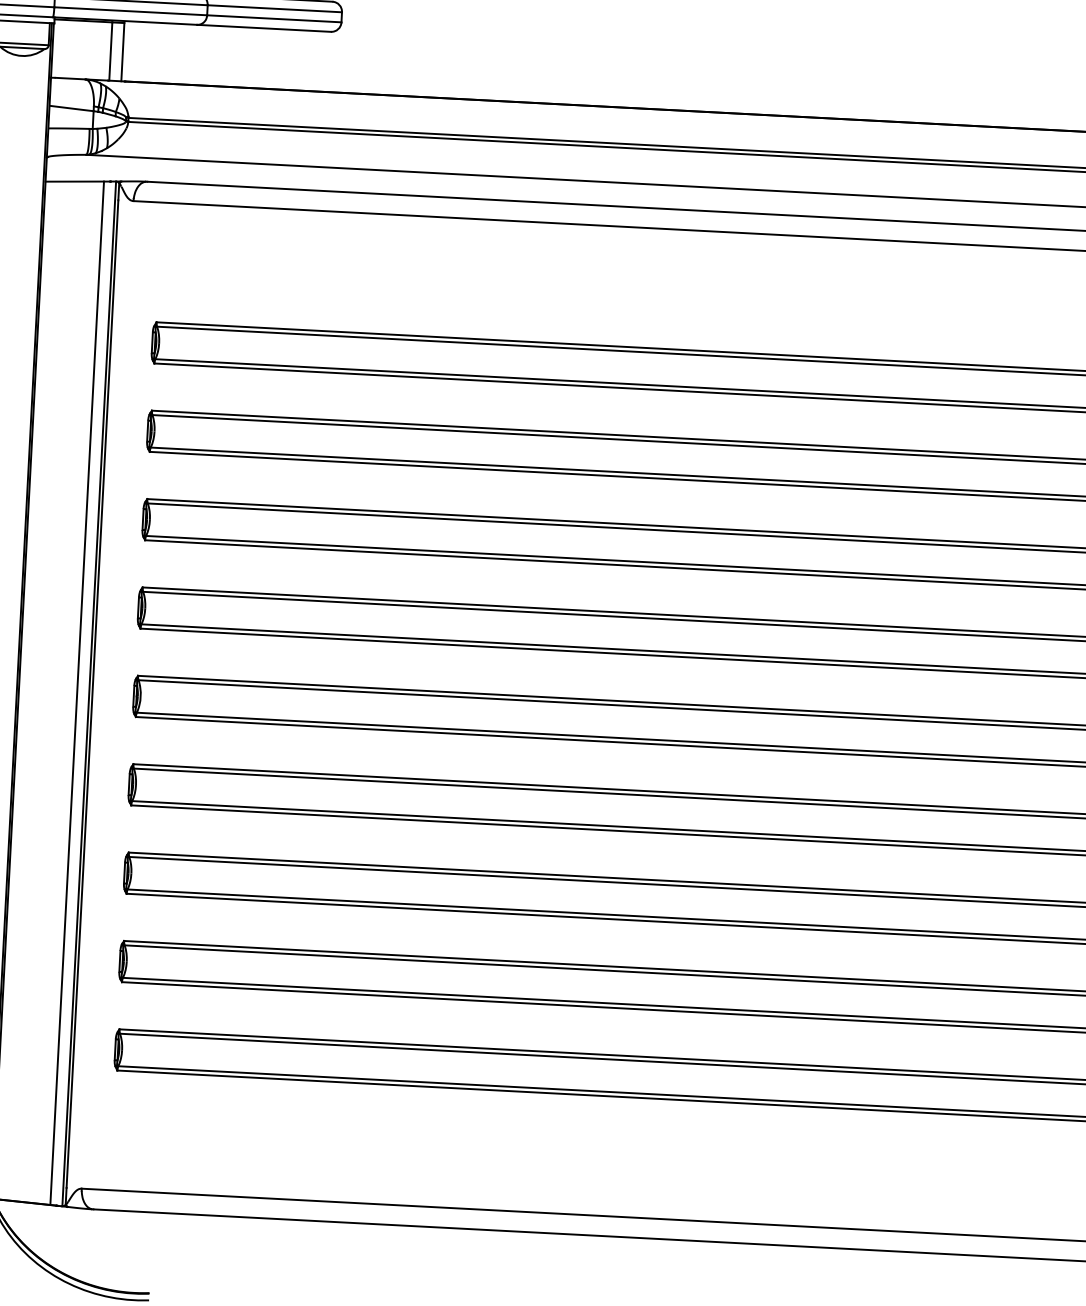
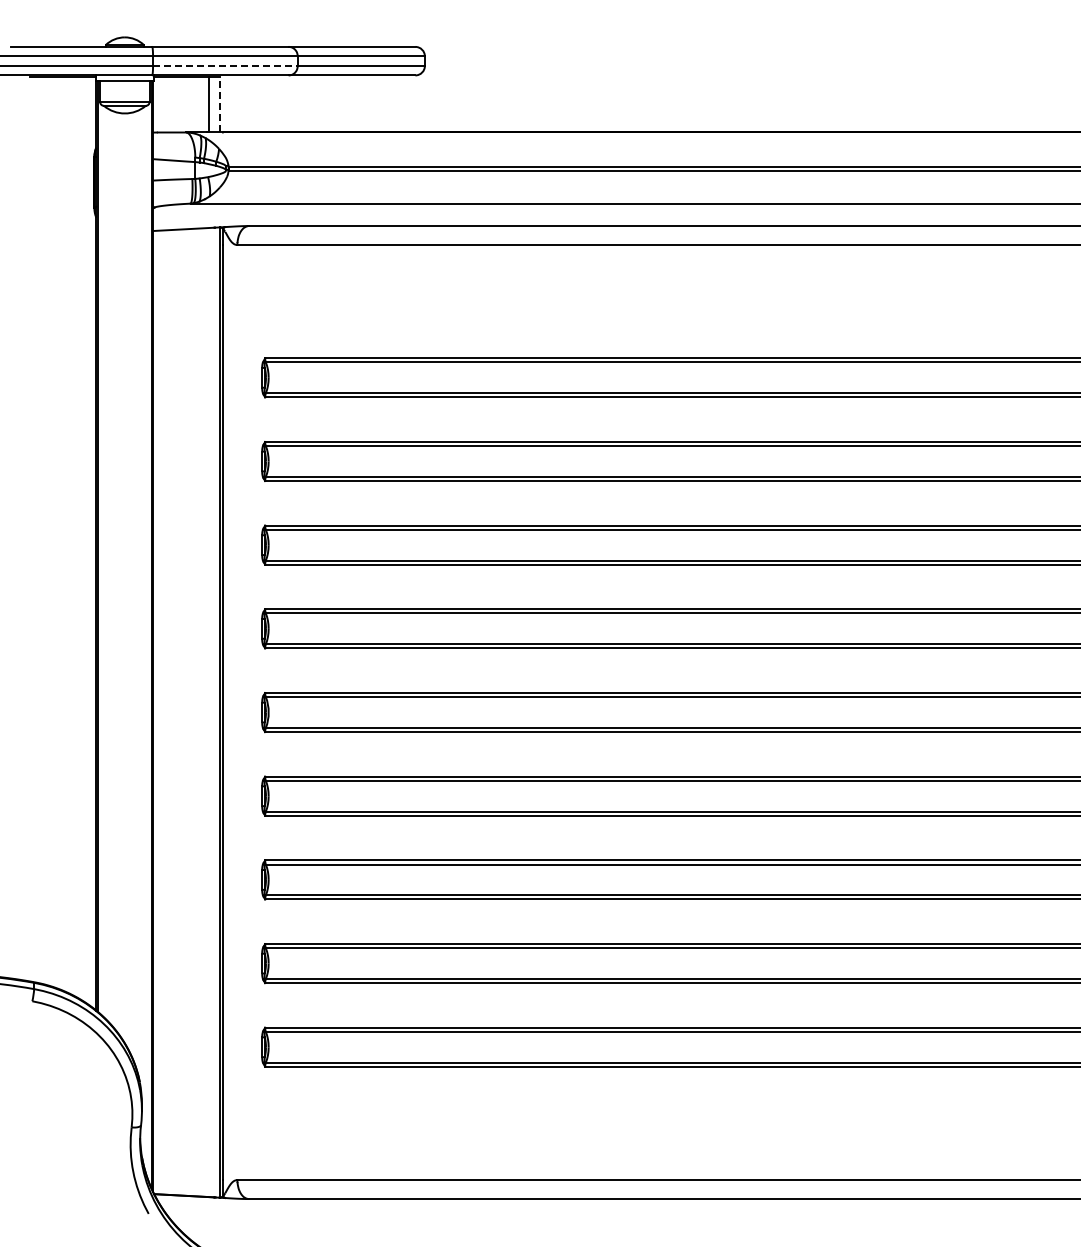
line: (130, 10) -> (225, 65), solid -> dashed
line: (122, 51) -> (219, 104), solid -> dashed
line: (77, 693) -> (208, 712), removed

